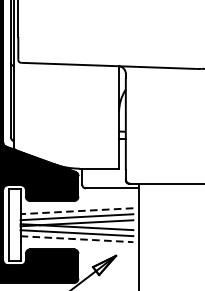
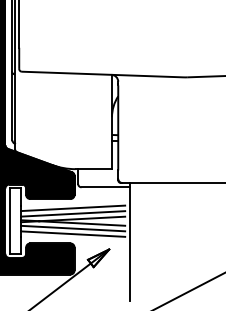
line: (76, 211) -> (72, 208), dashed -> solid
line: (77, 239) -> (73, 234), dashed -> solid

